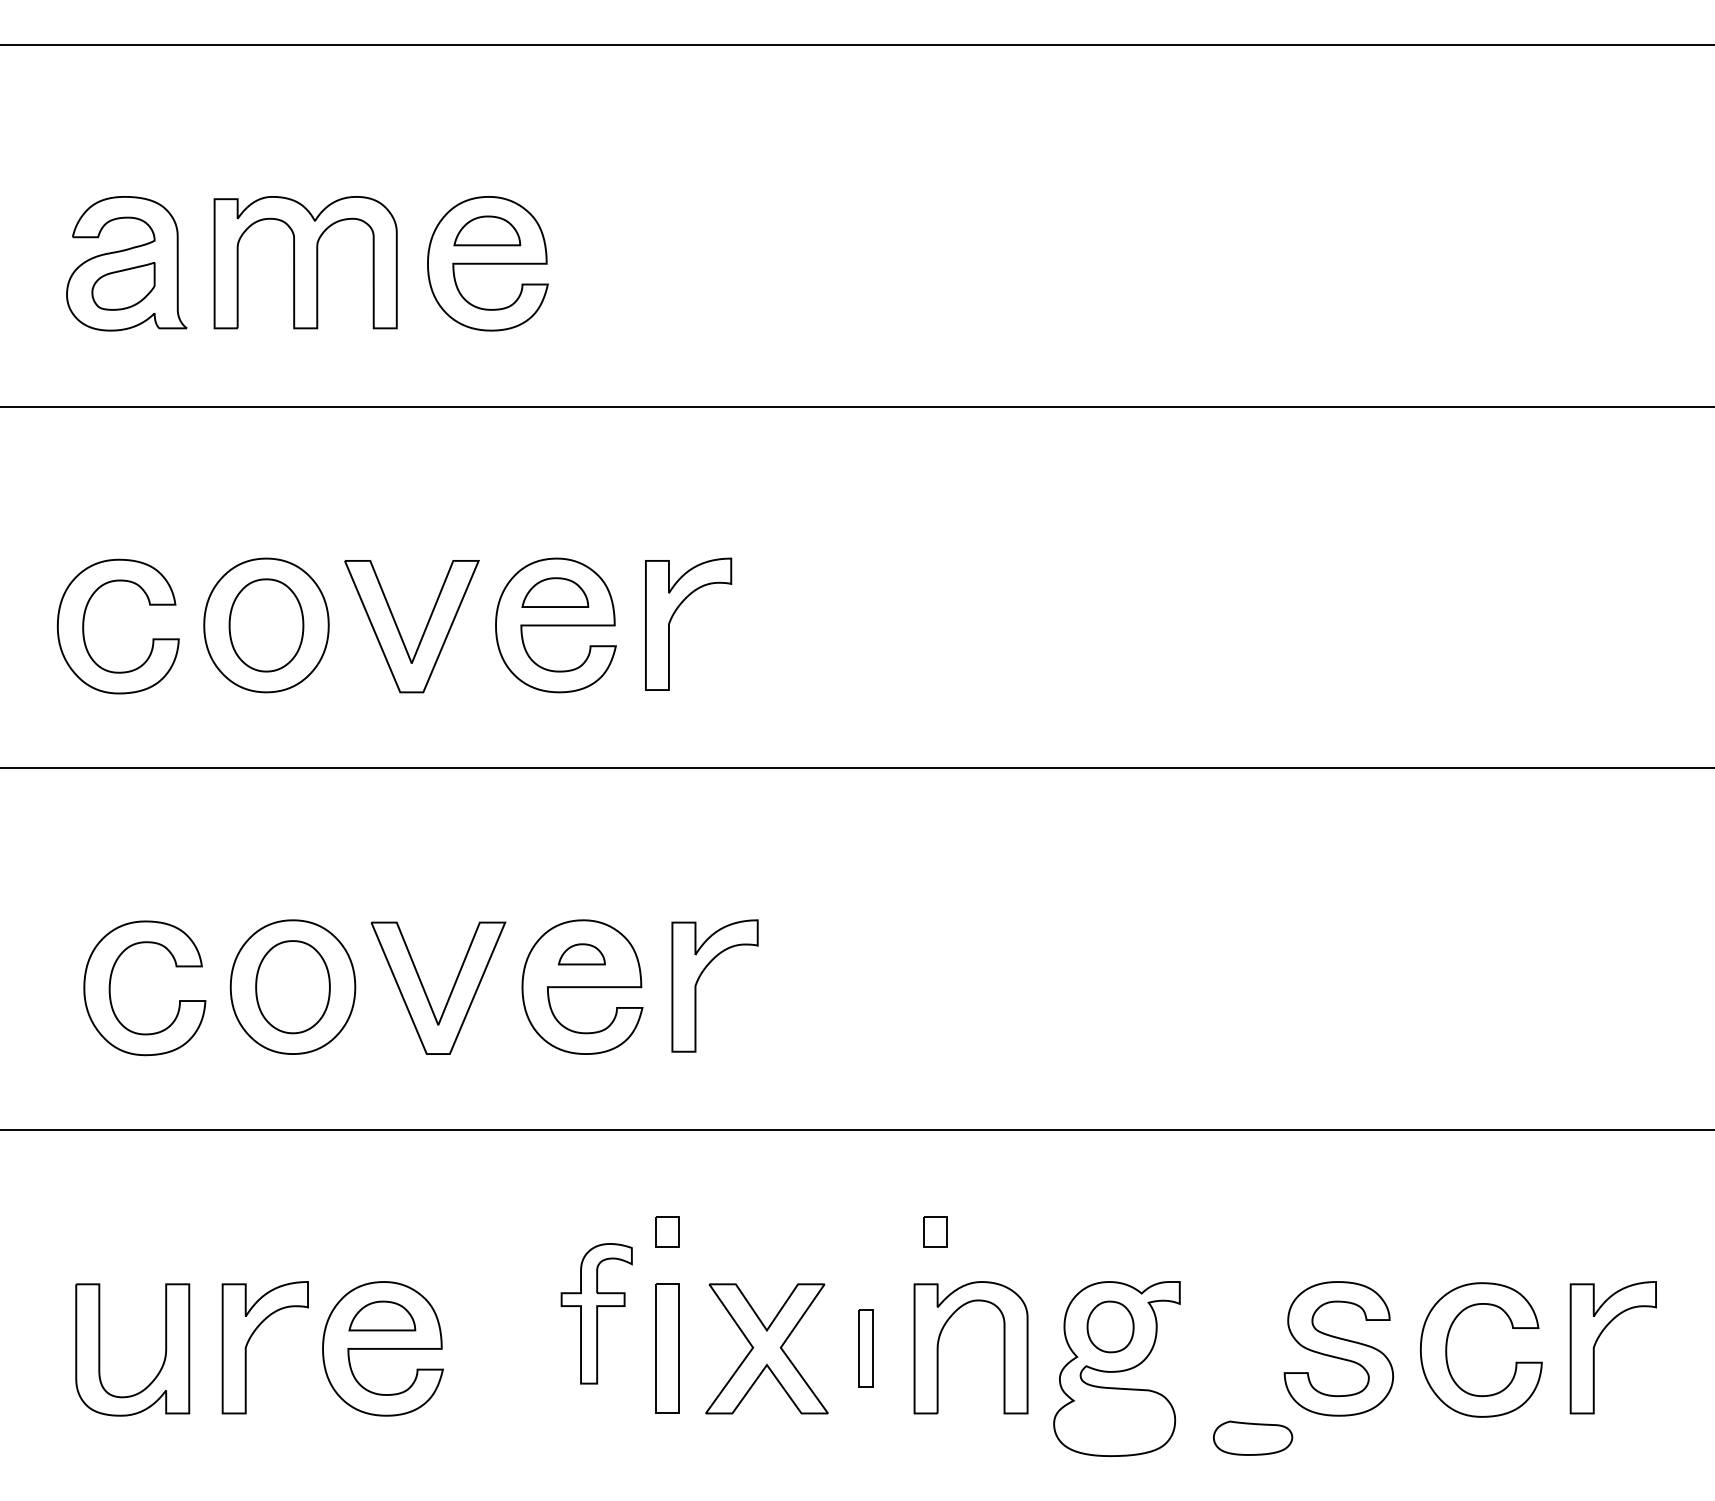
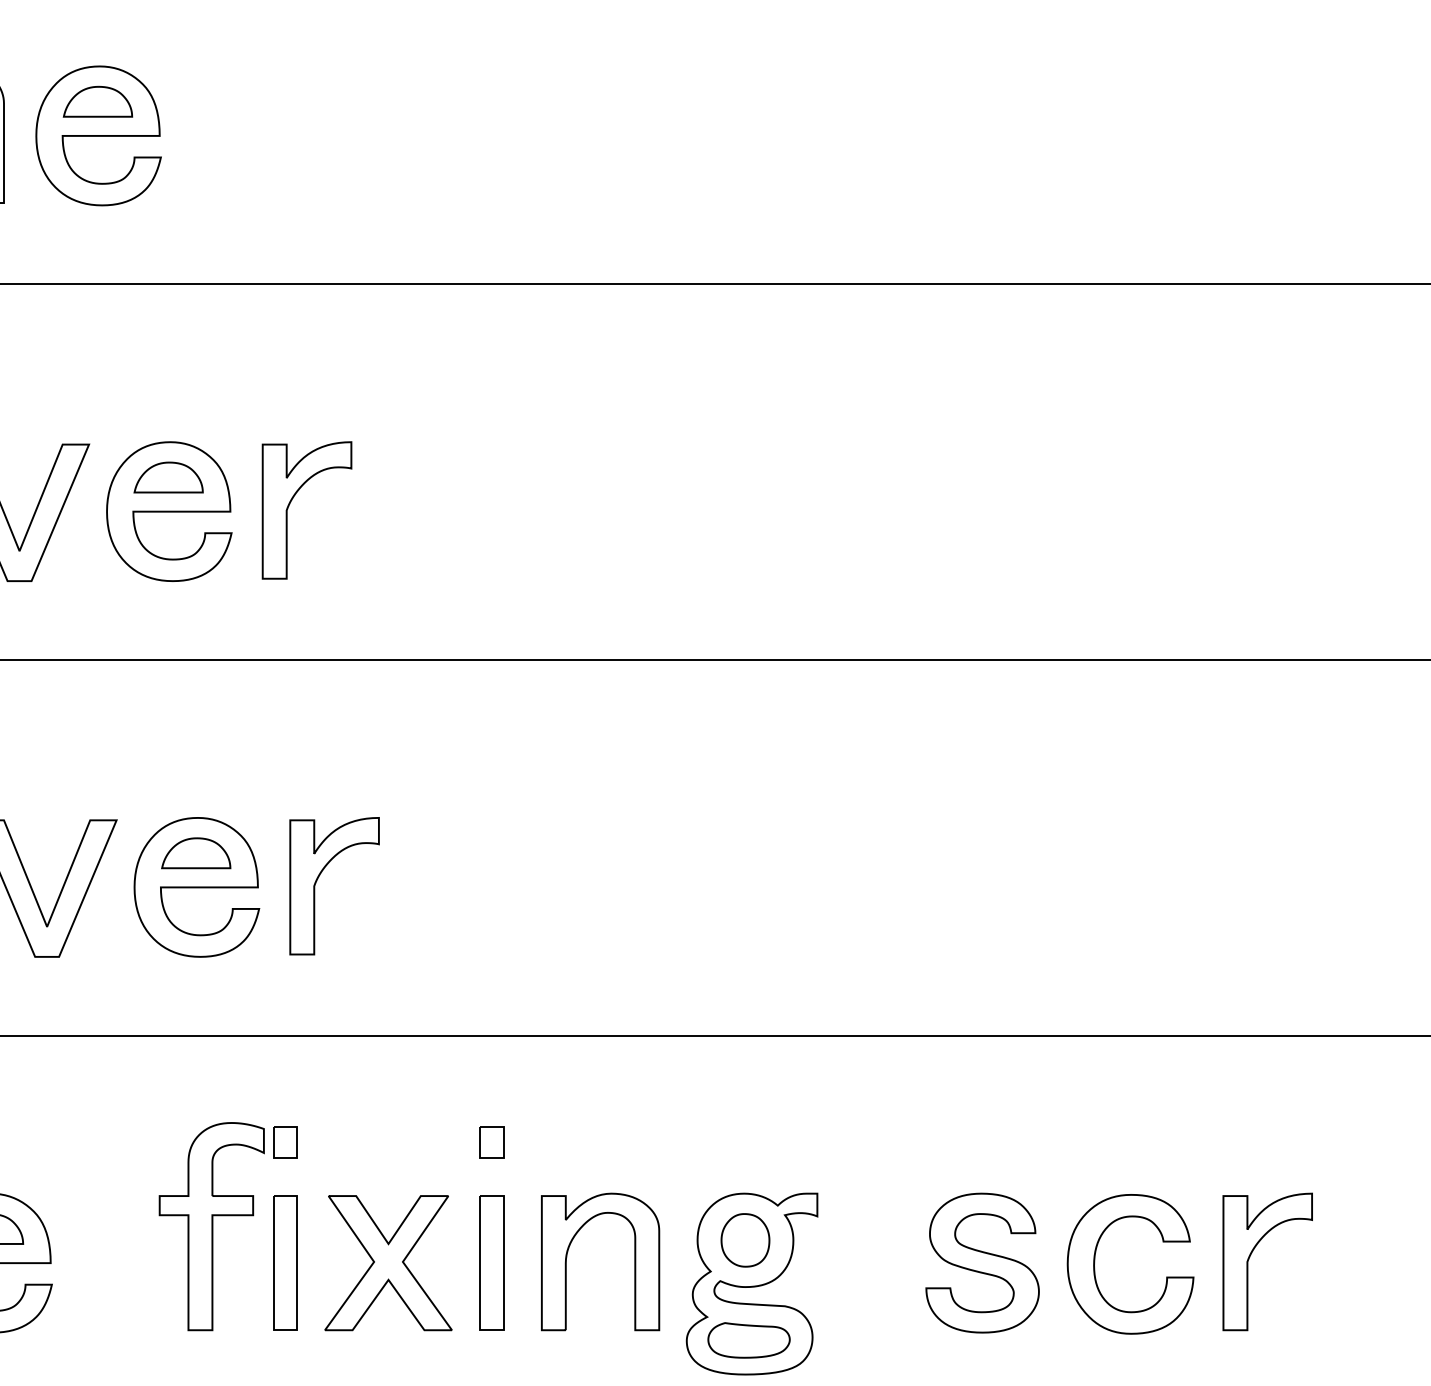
part: (581, 954) -> (195, 853), size x1.43
part: (935, 1231) -> (491, 1141), moved
part: (596, 1313) -> (211, 1226), size x1.43
part: (866, 1348) -> (491, 1262), size x1.67
part: (1253, 1437) -> (749, 1339), moved

